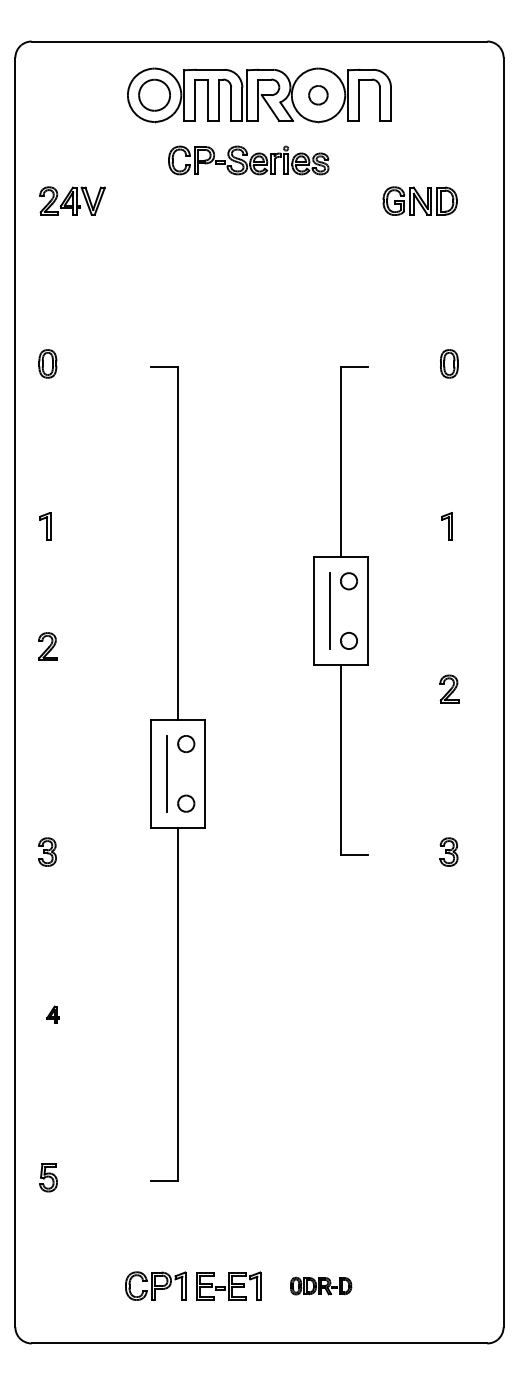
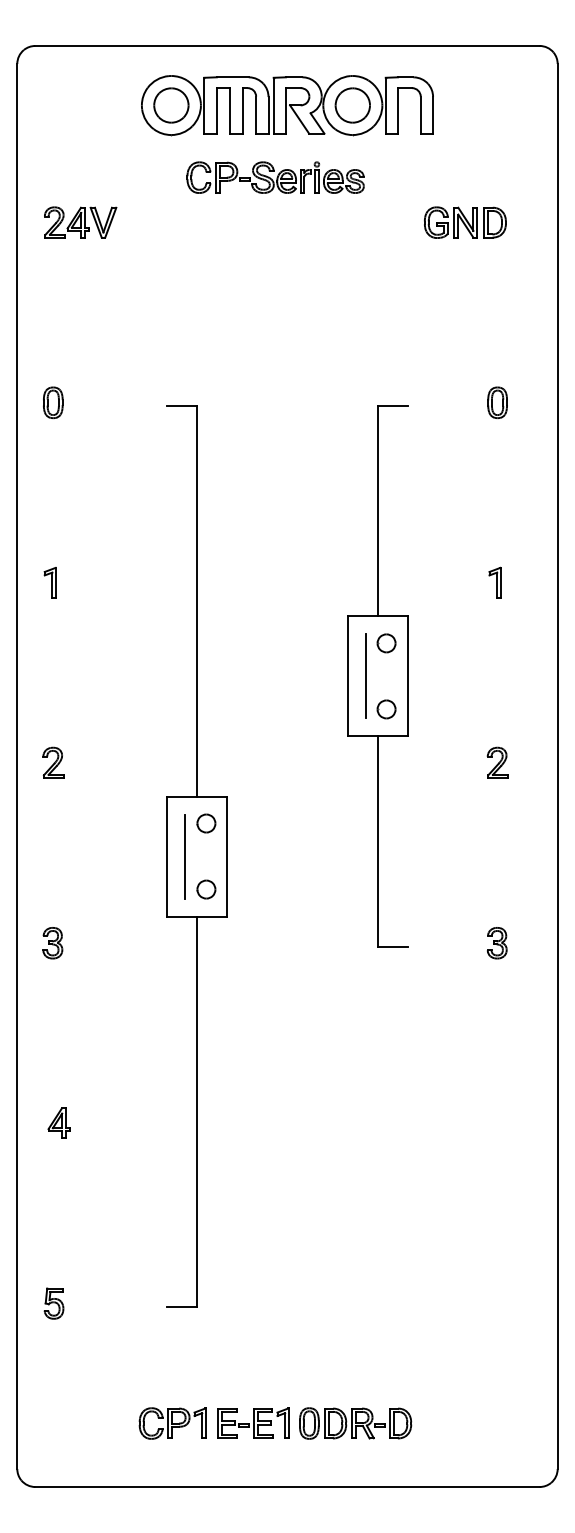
part: (318, 95) -> (352, 105), size x1.67
part: (48, 646) -> (53, 762), moved
part: (52, 1014) -> (58, 1122), size x1.67
part: (320, 1286) -> (355, 1423), size x1.67

